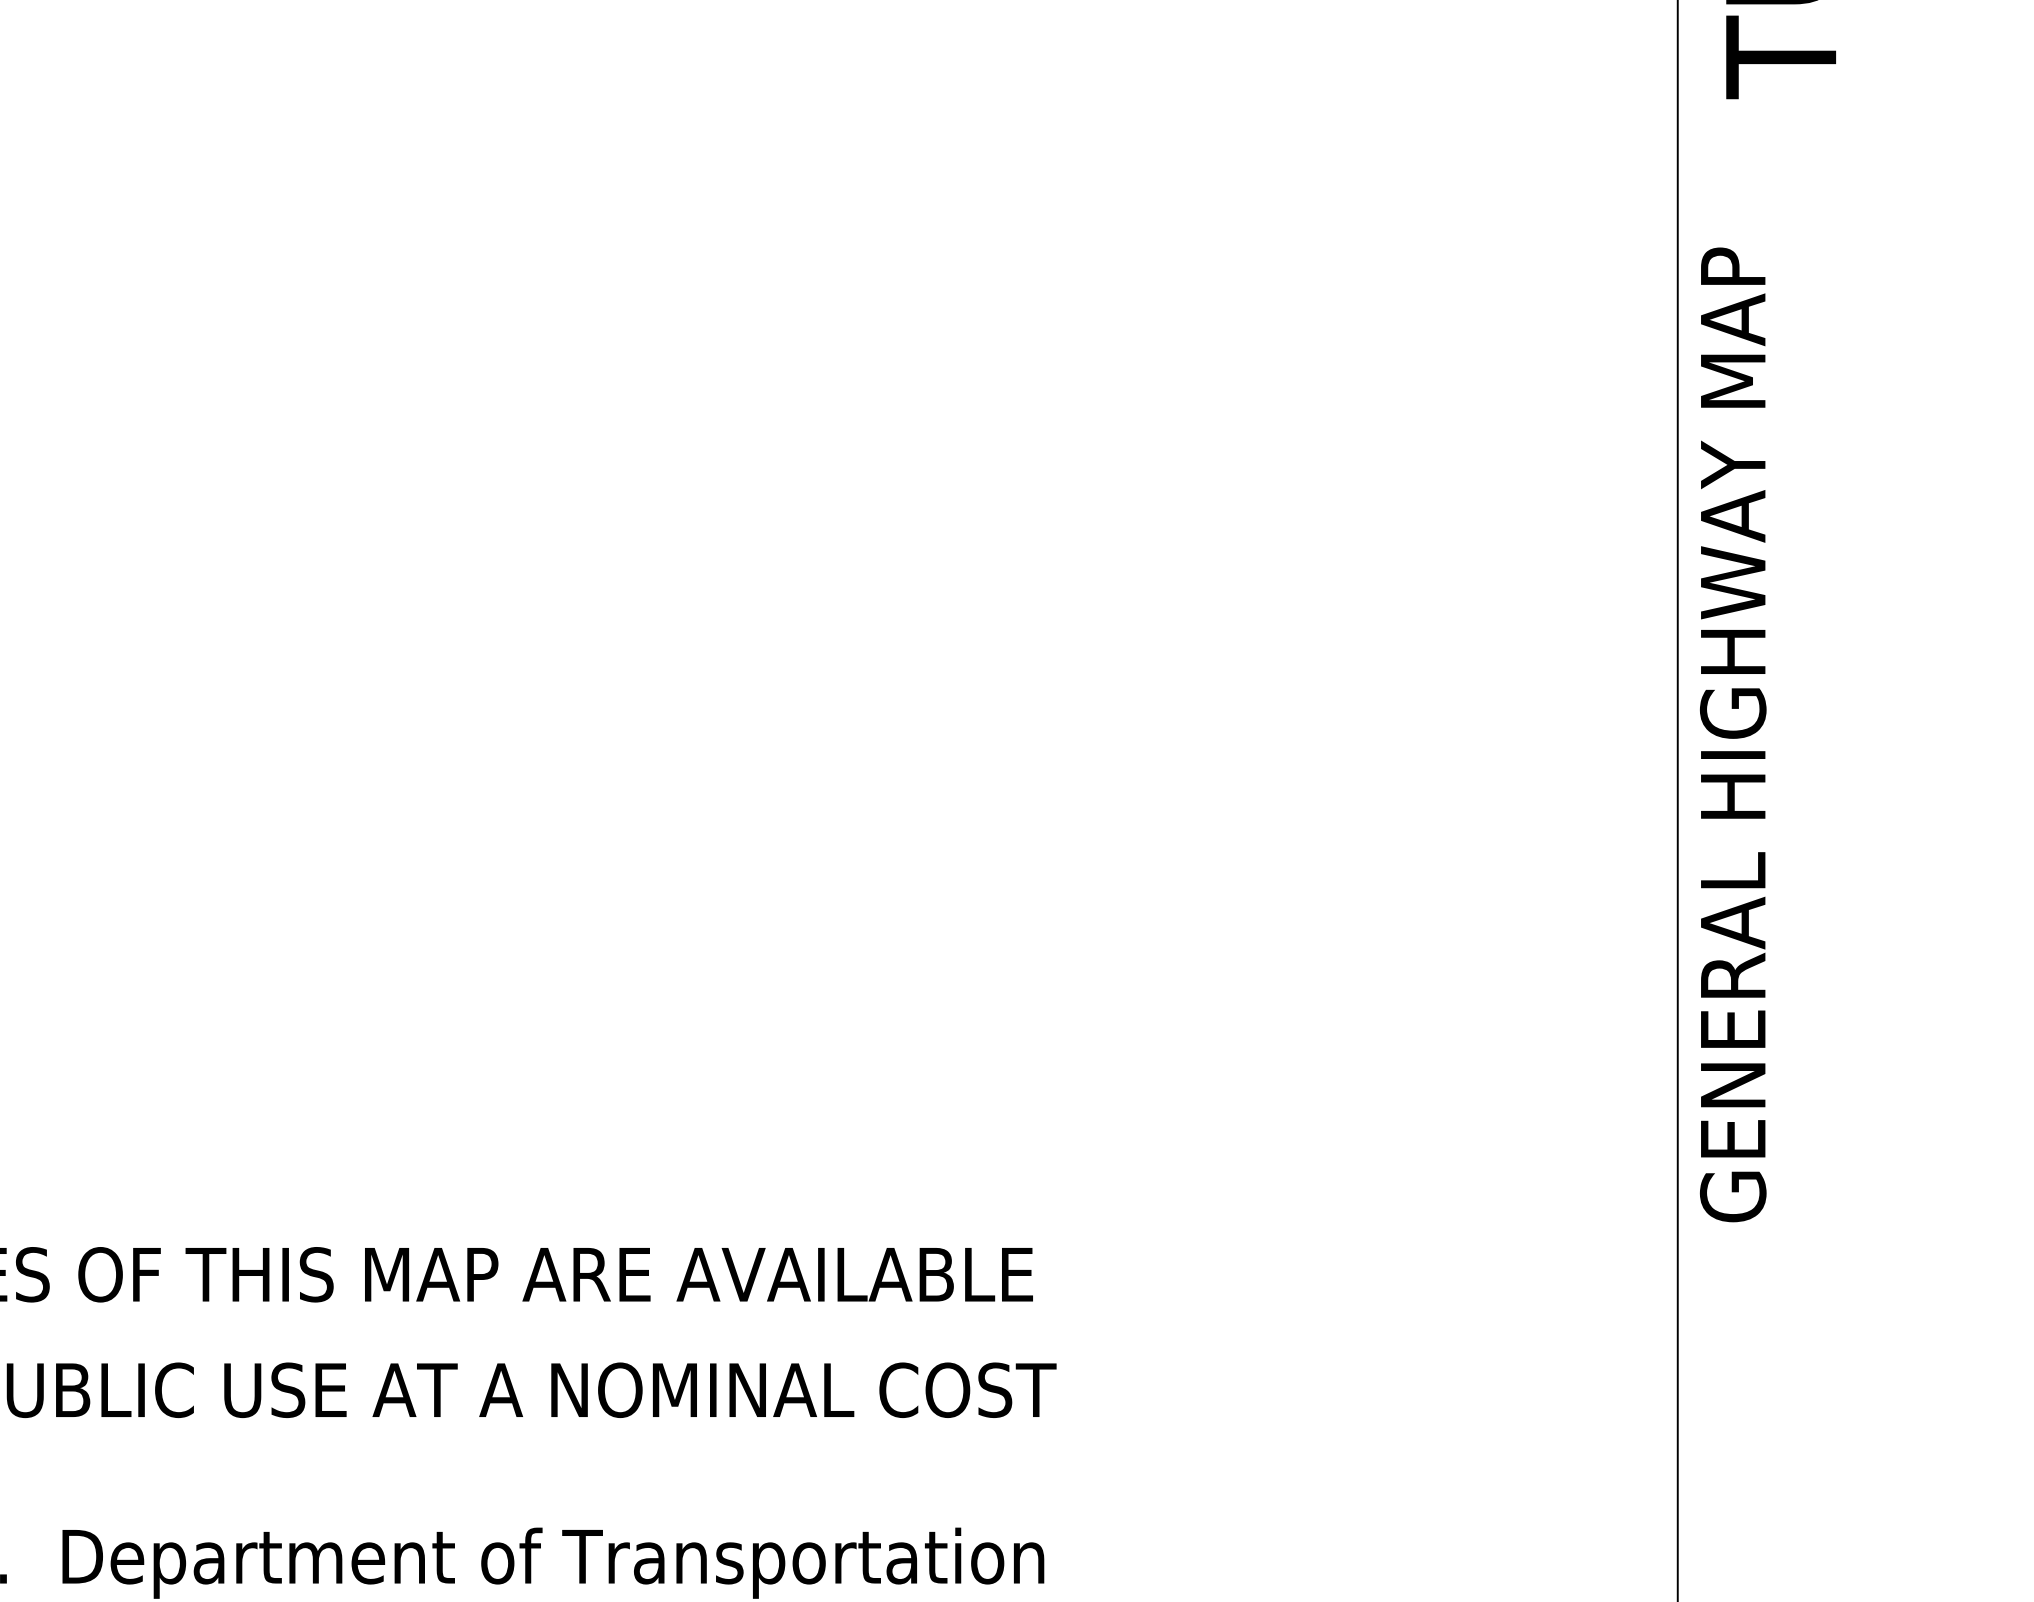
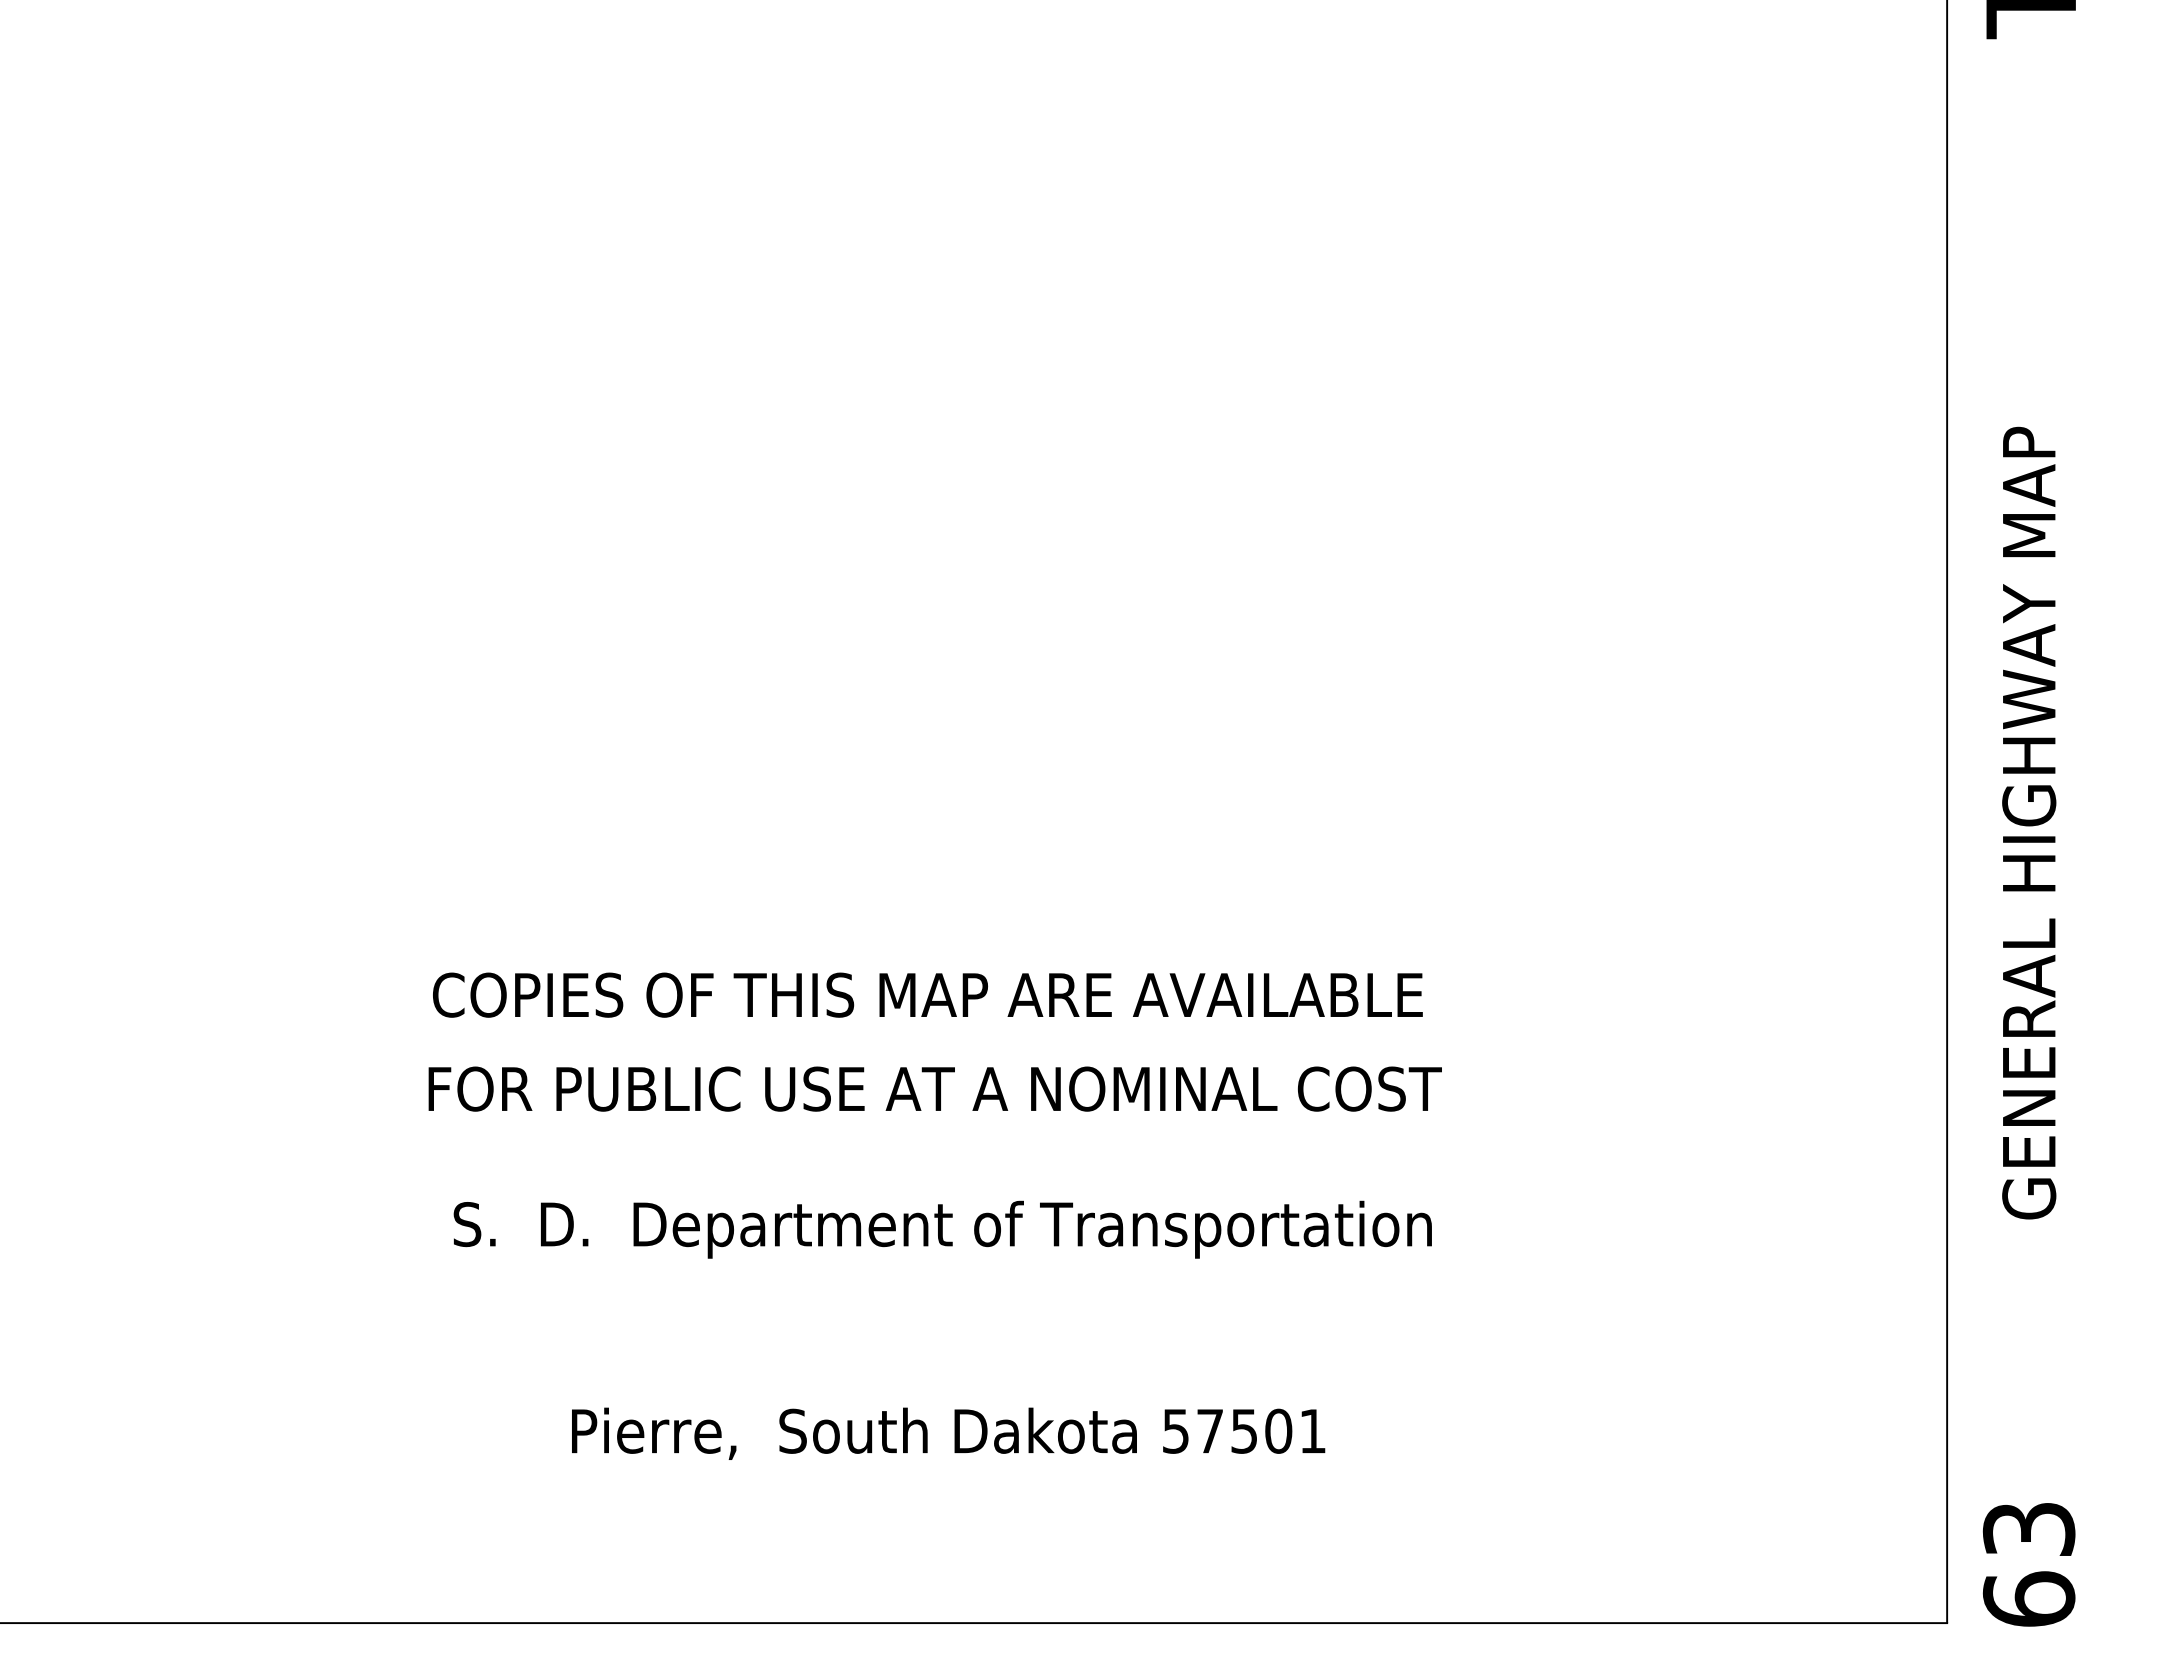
text: (1733, 734) -> (2029, 822), moved

